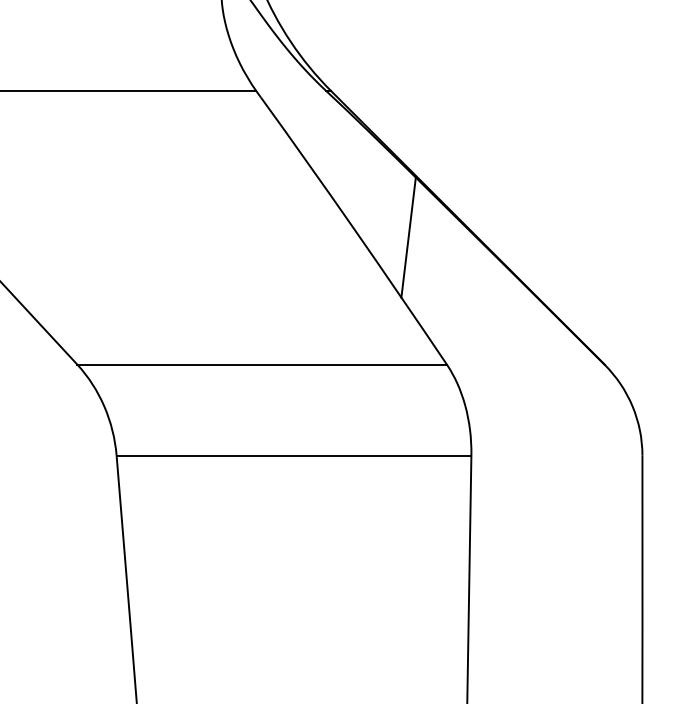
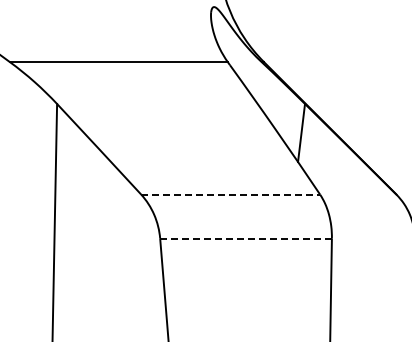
line: (263, 364) -> (231, 194), solid -> dashed
line: (294, 455) -> (246, 238), solid -> dashed

